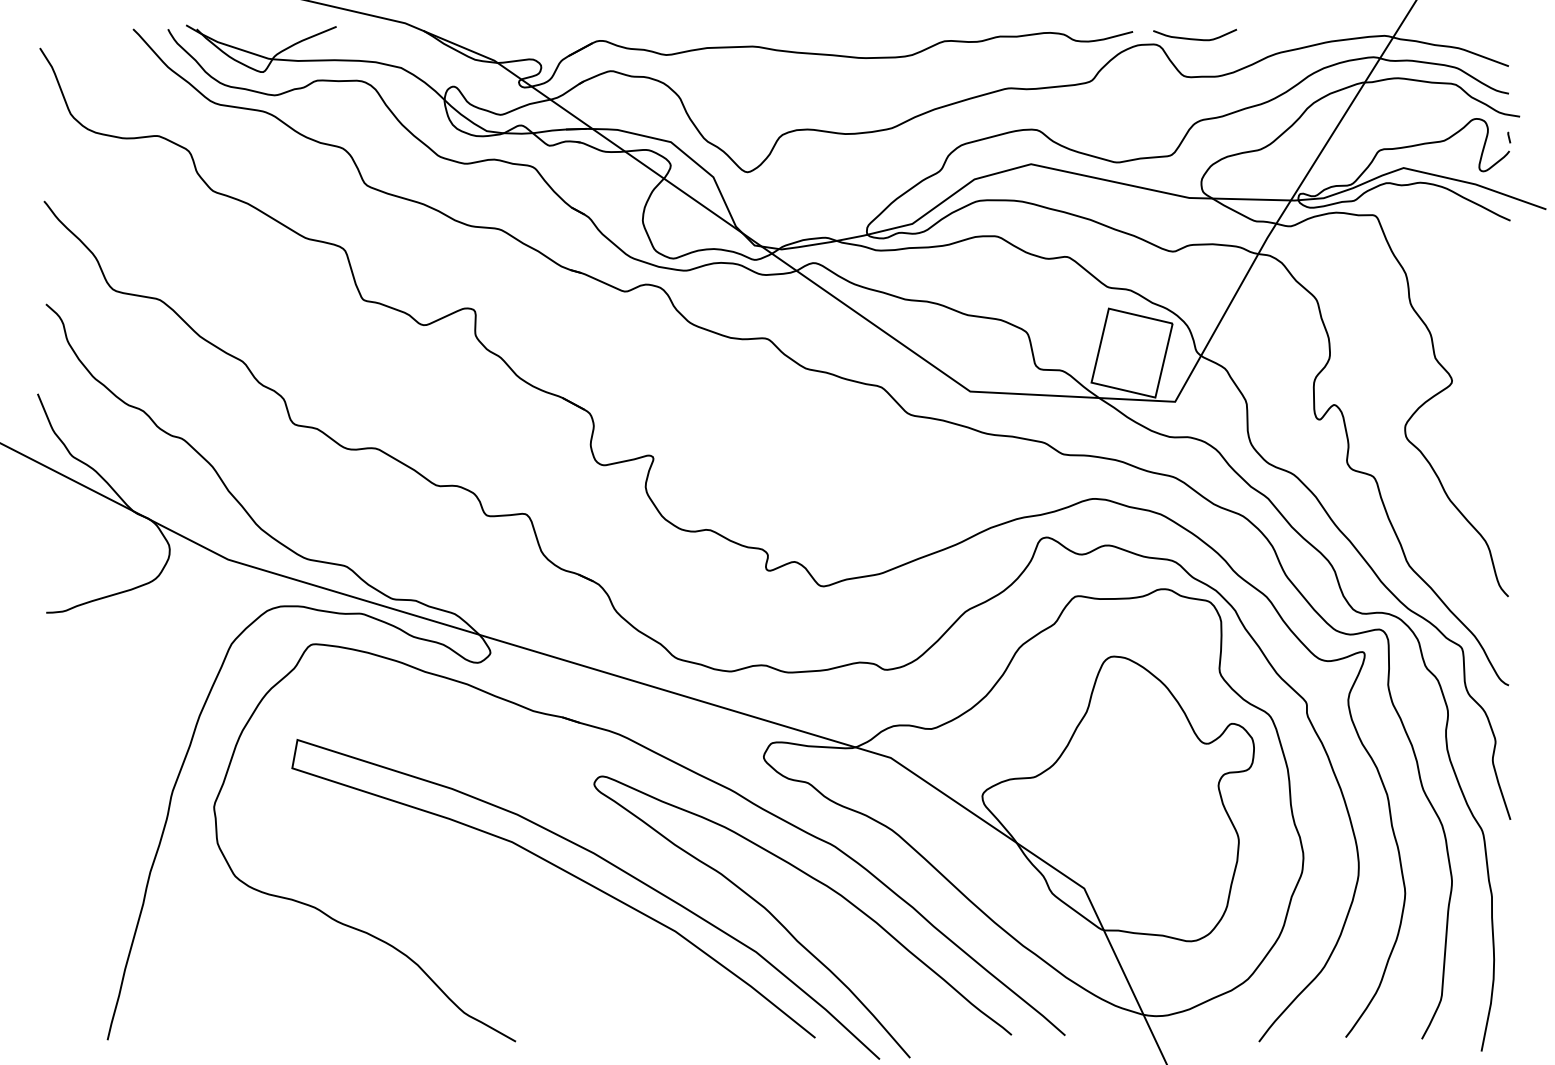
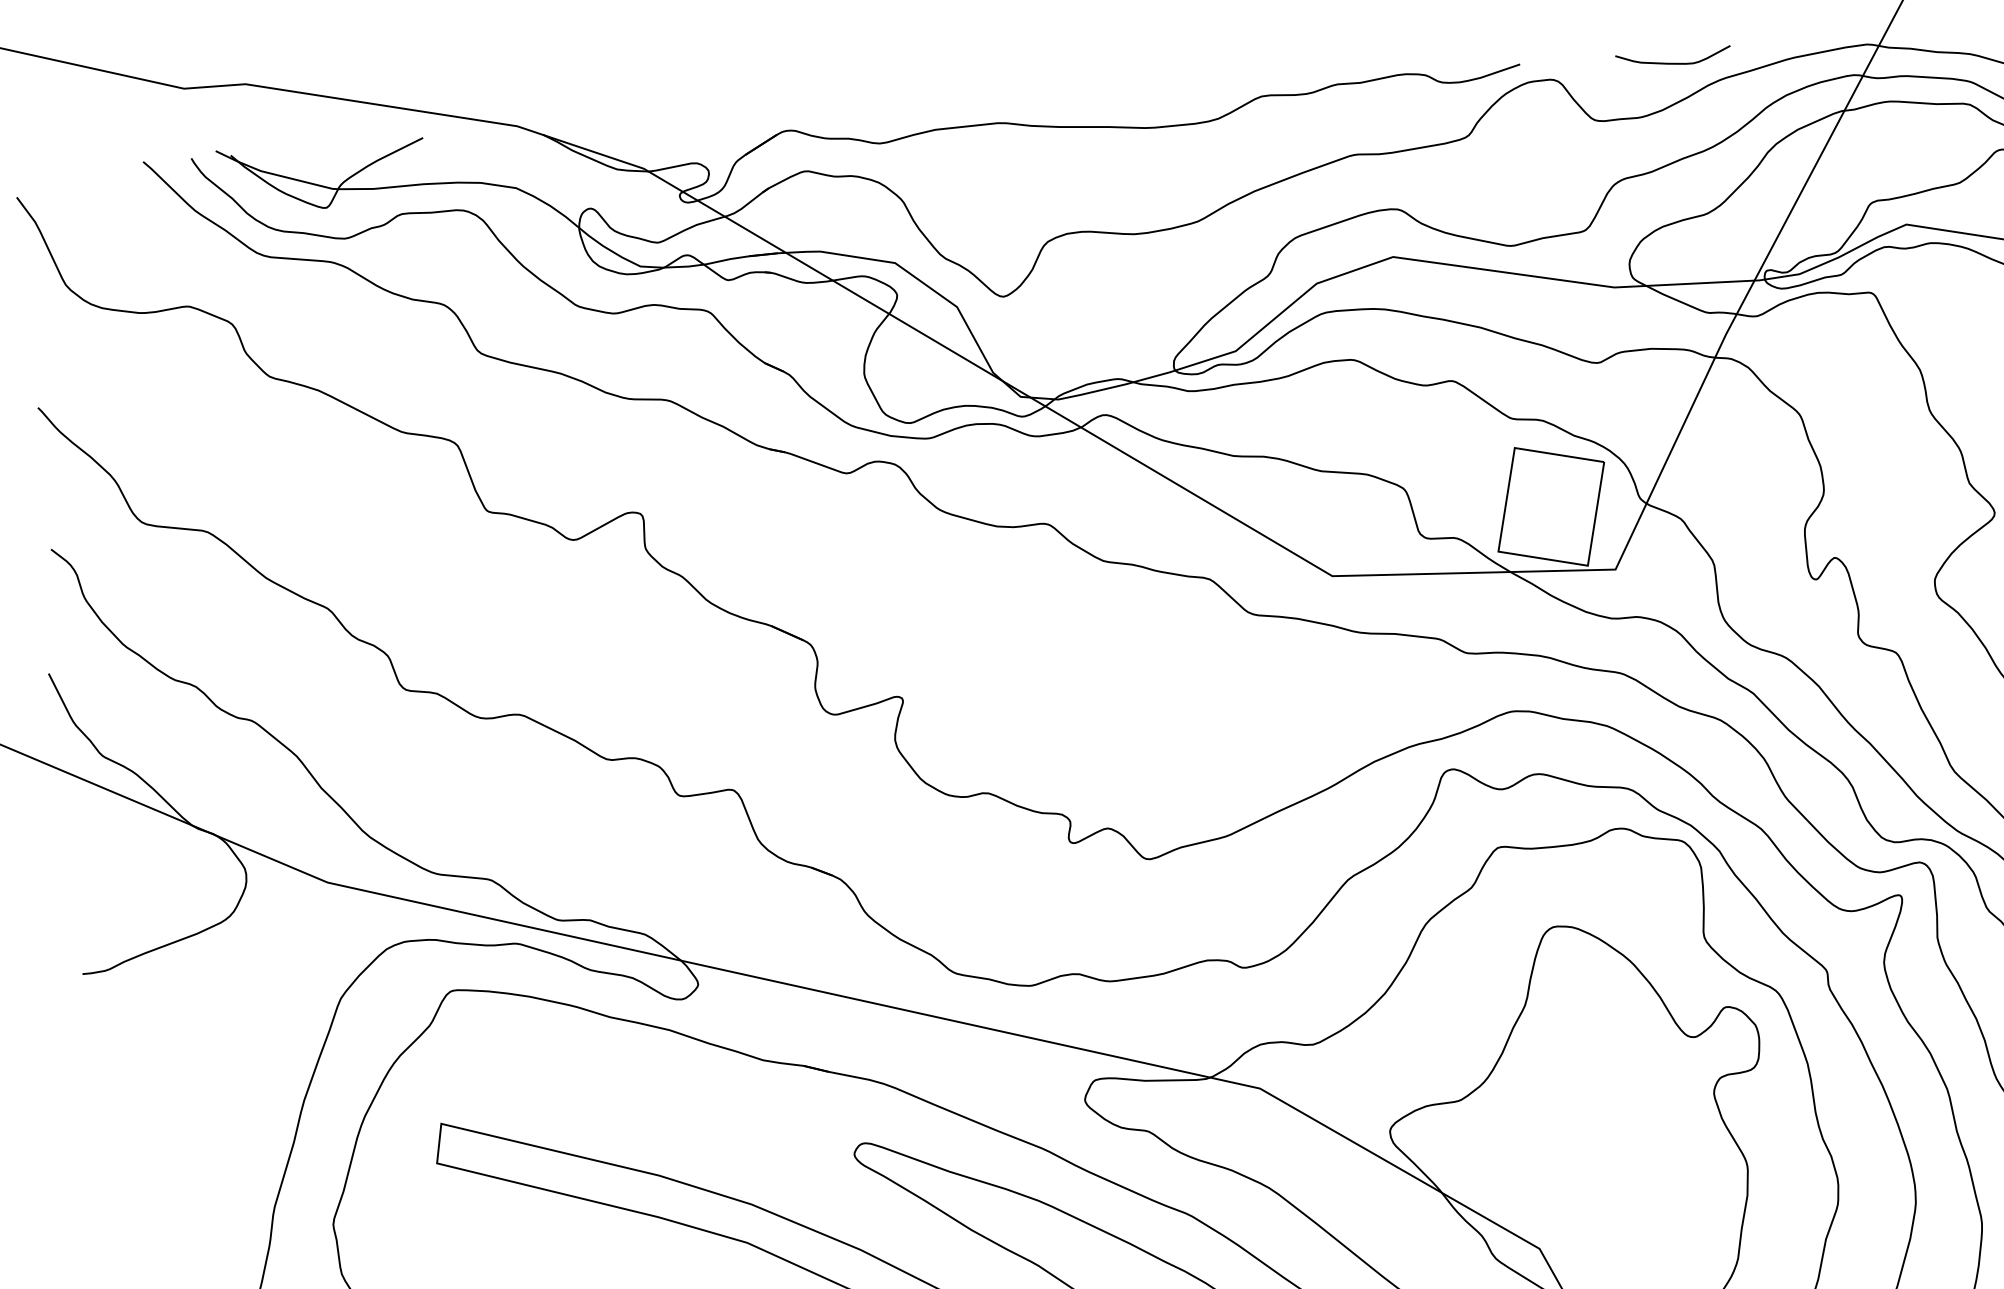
curve: (1195, 38) -> (1674, 62), moved

